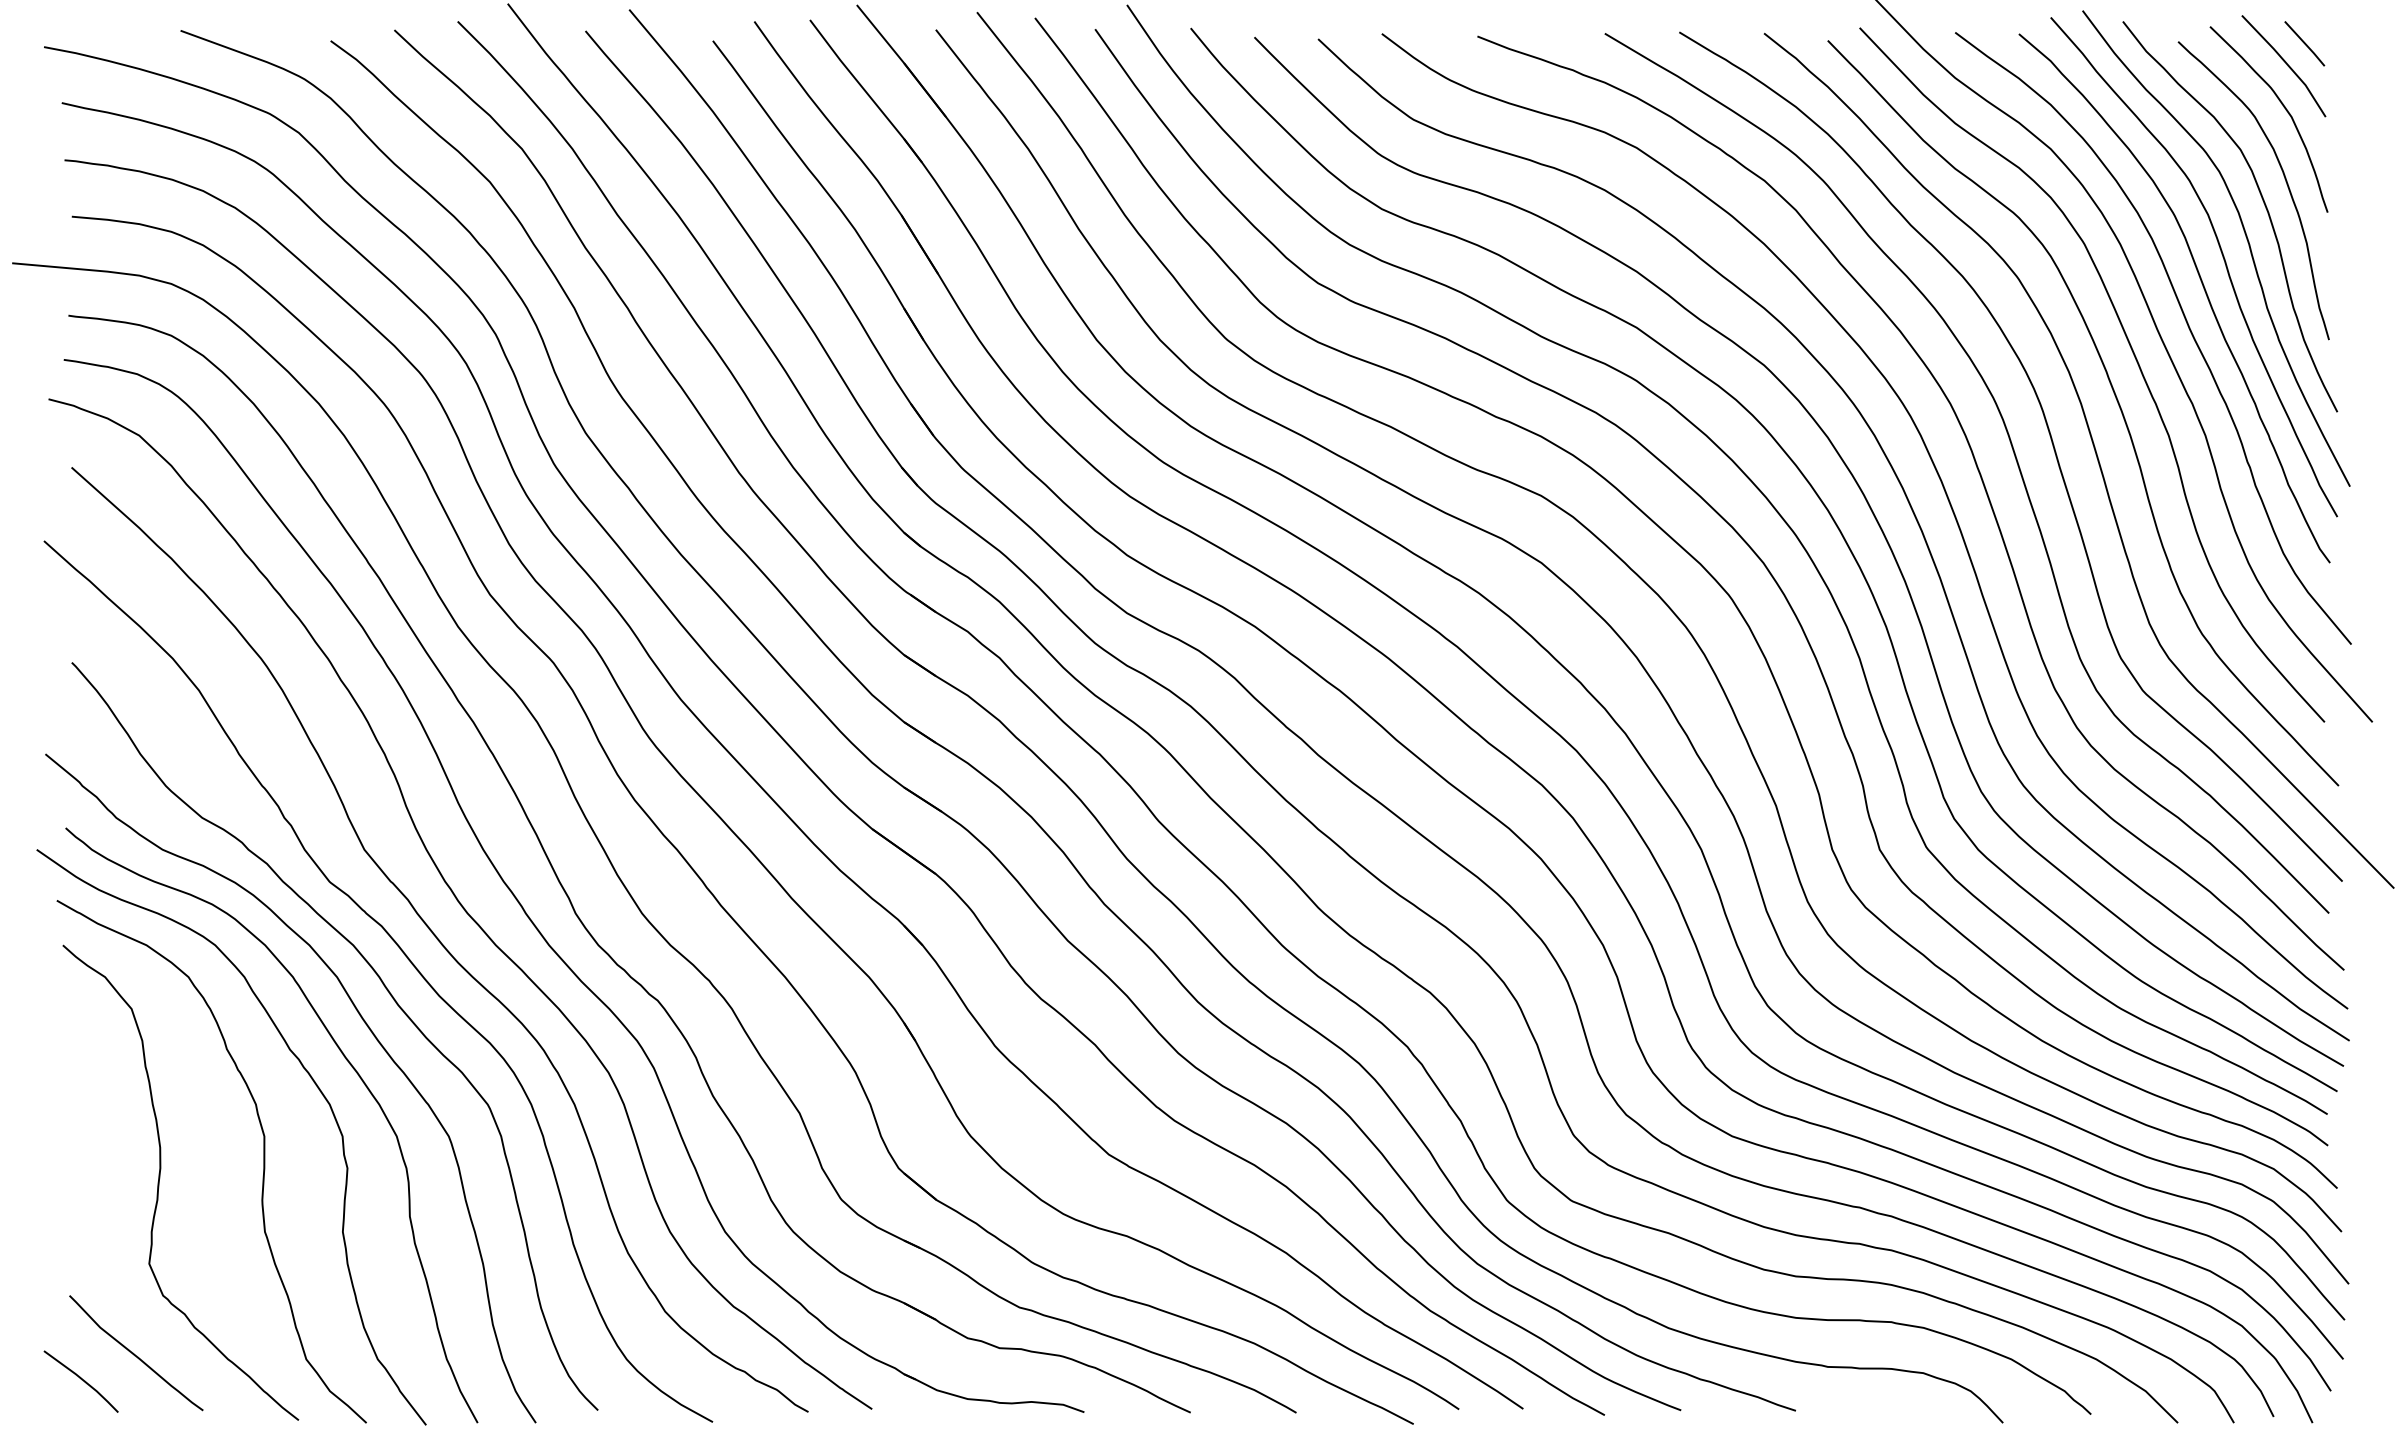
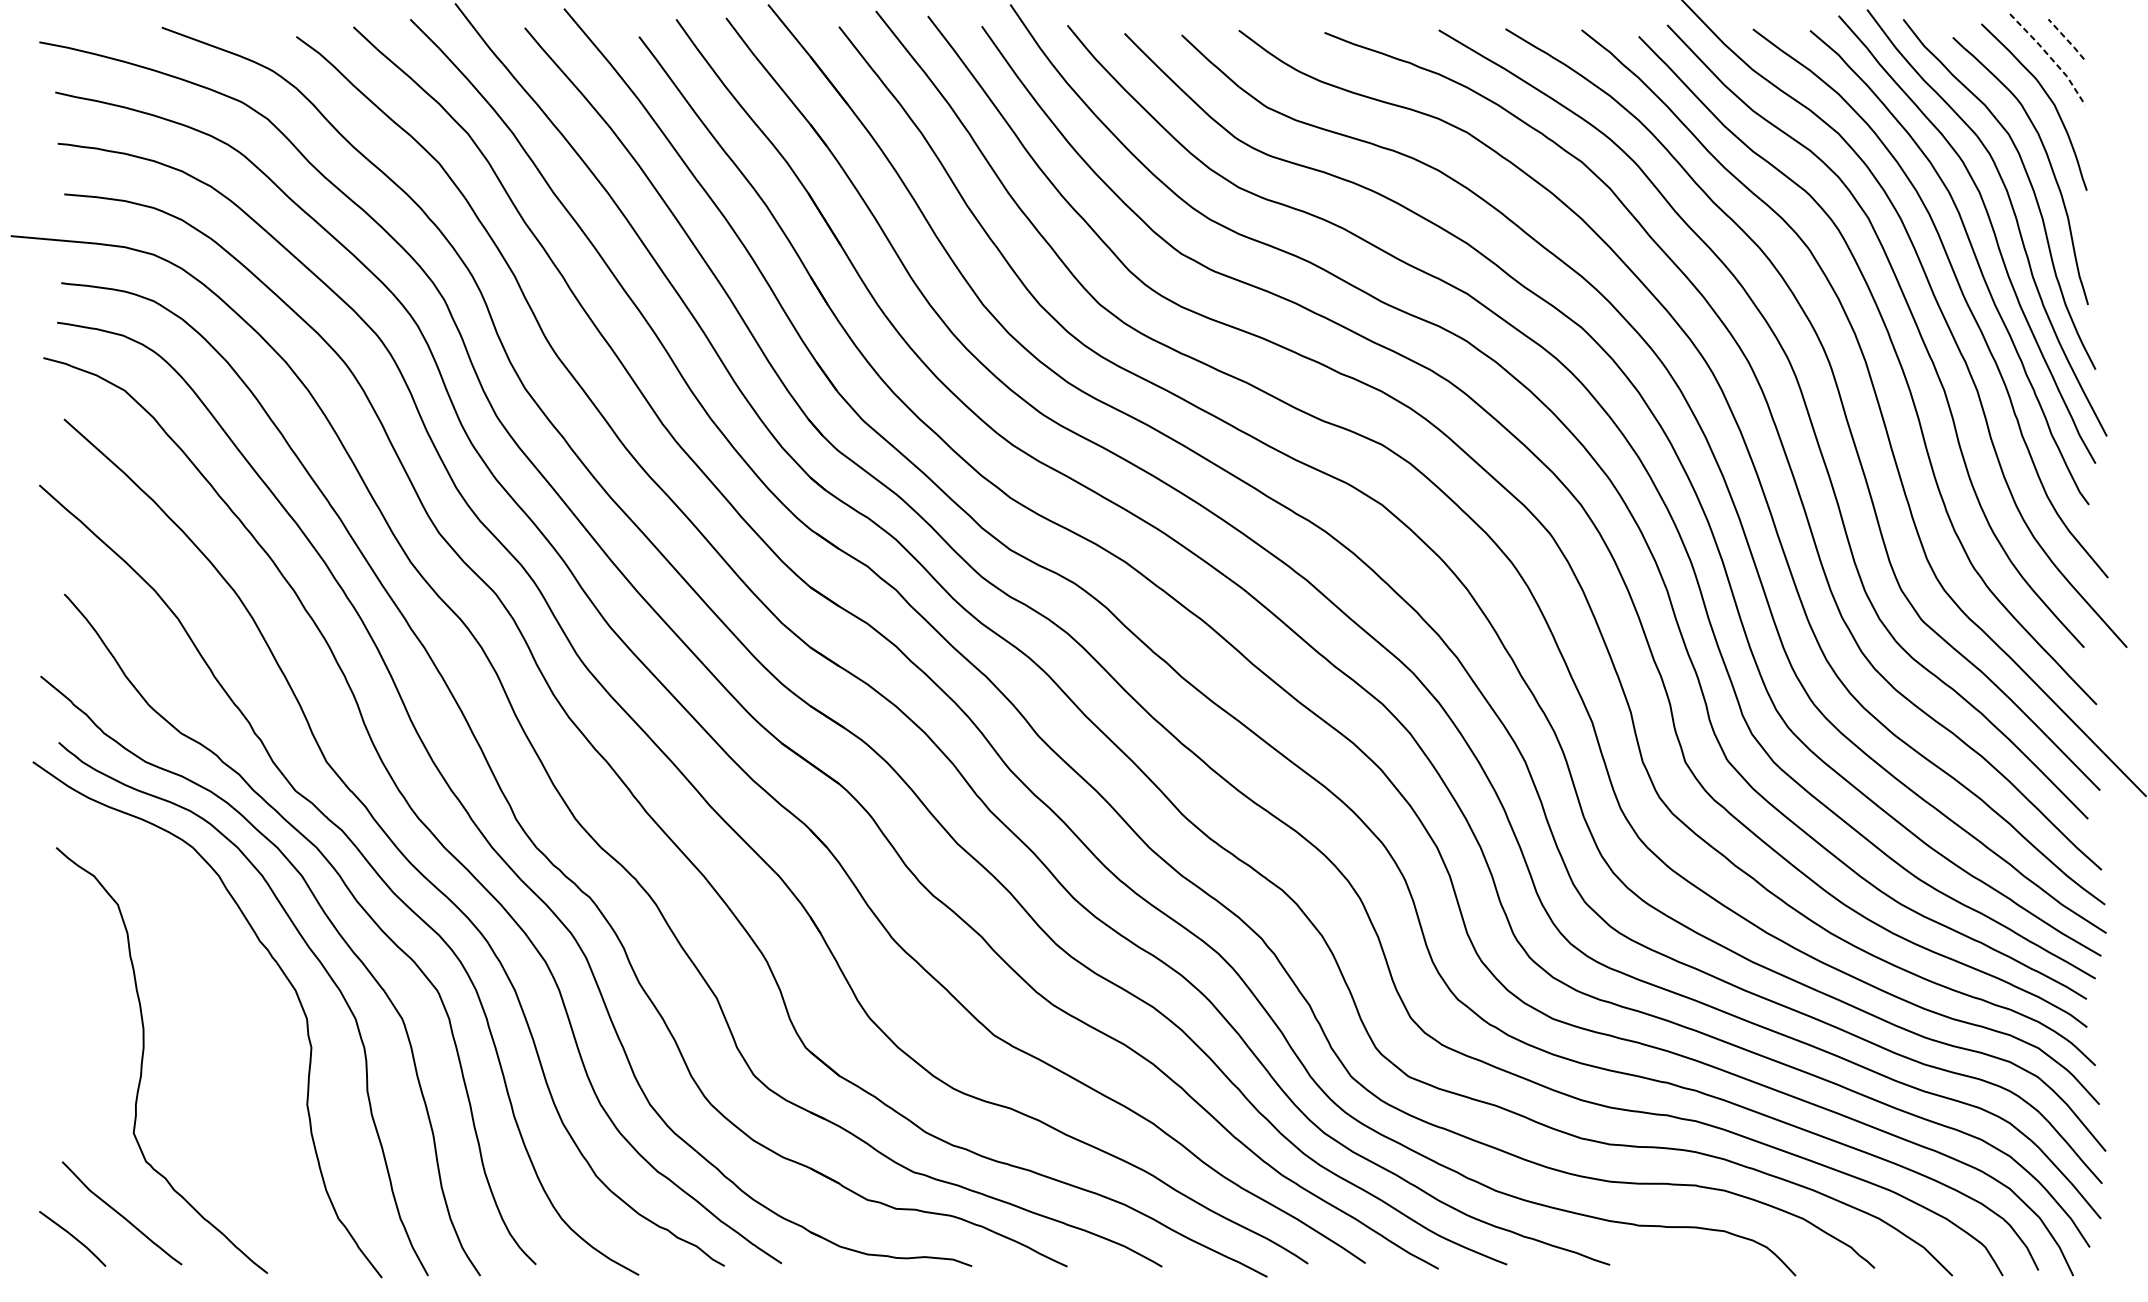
line: (2305, 43) -> (2066, 39), solid -> dashed
line: (2286, 63) -> (2049, 57), solid -> dashed
curve: (263, 1161) -> (236, 1041), removed

